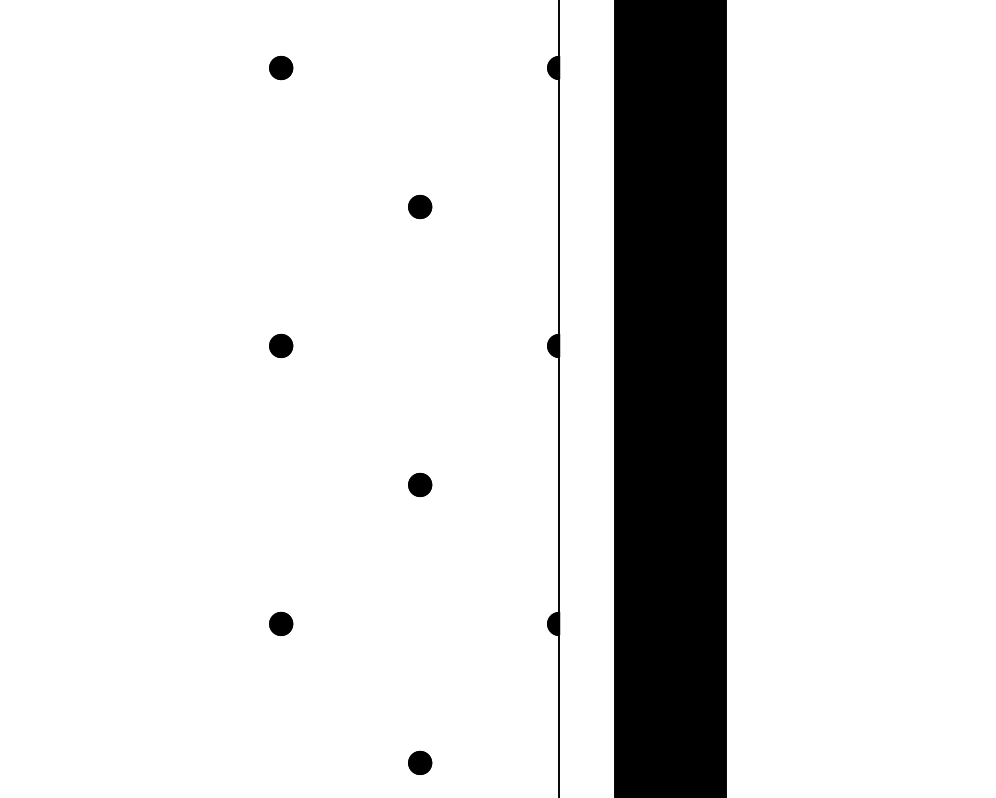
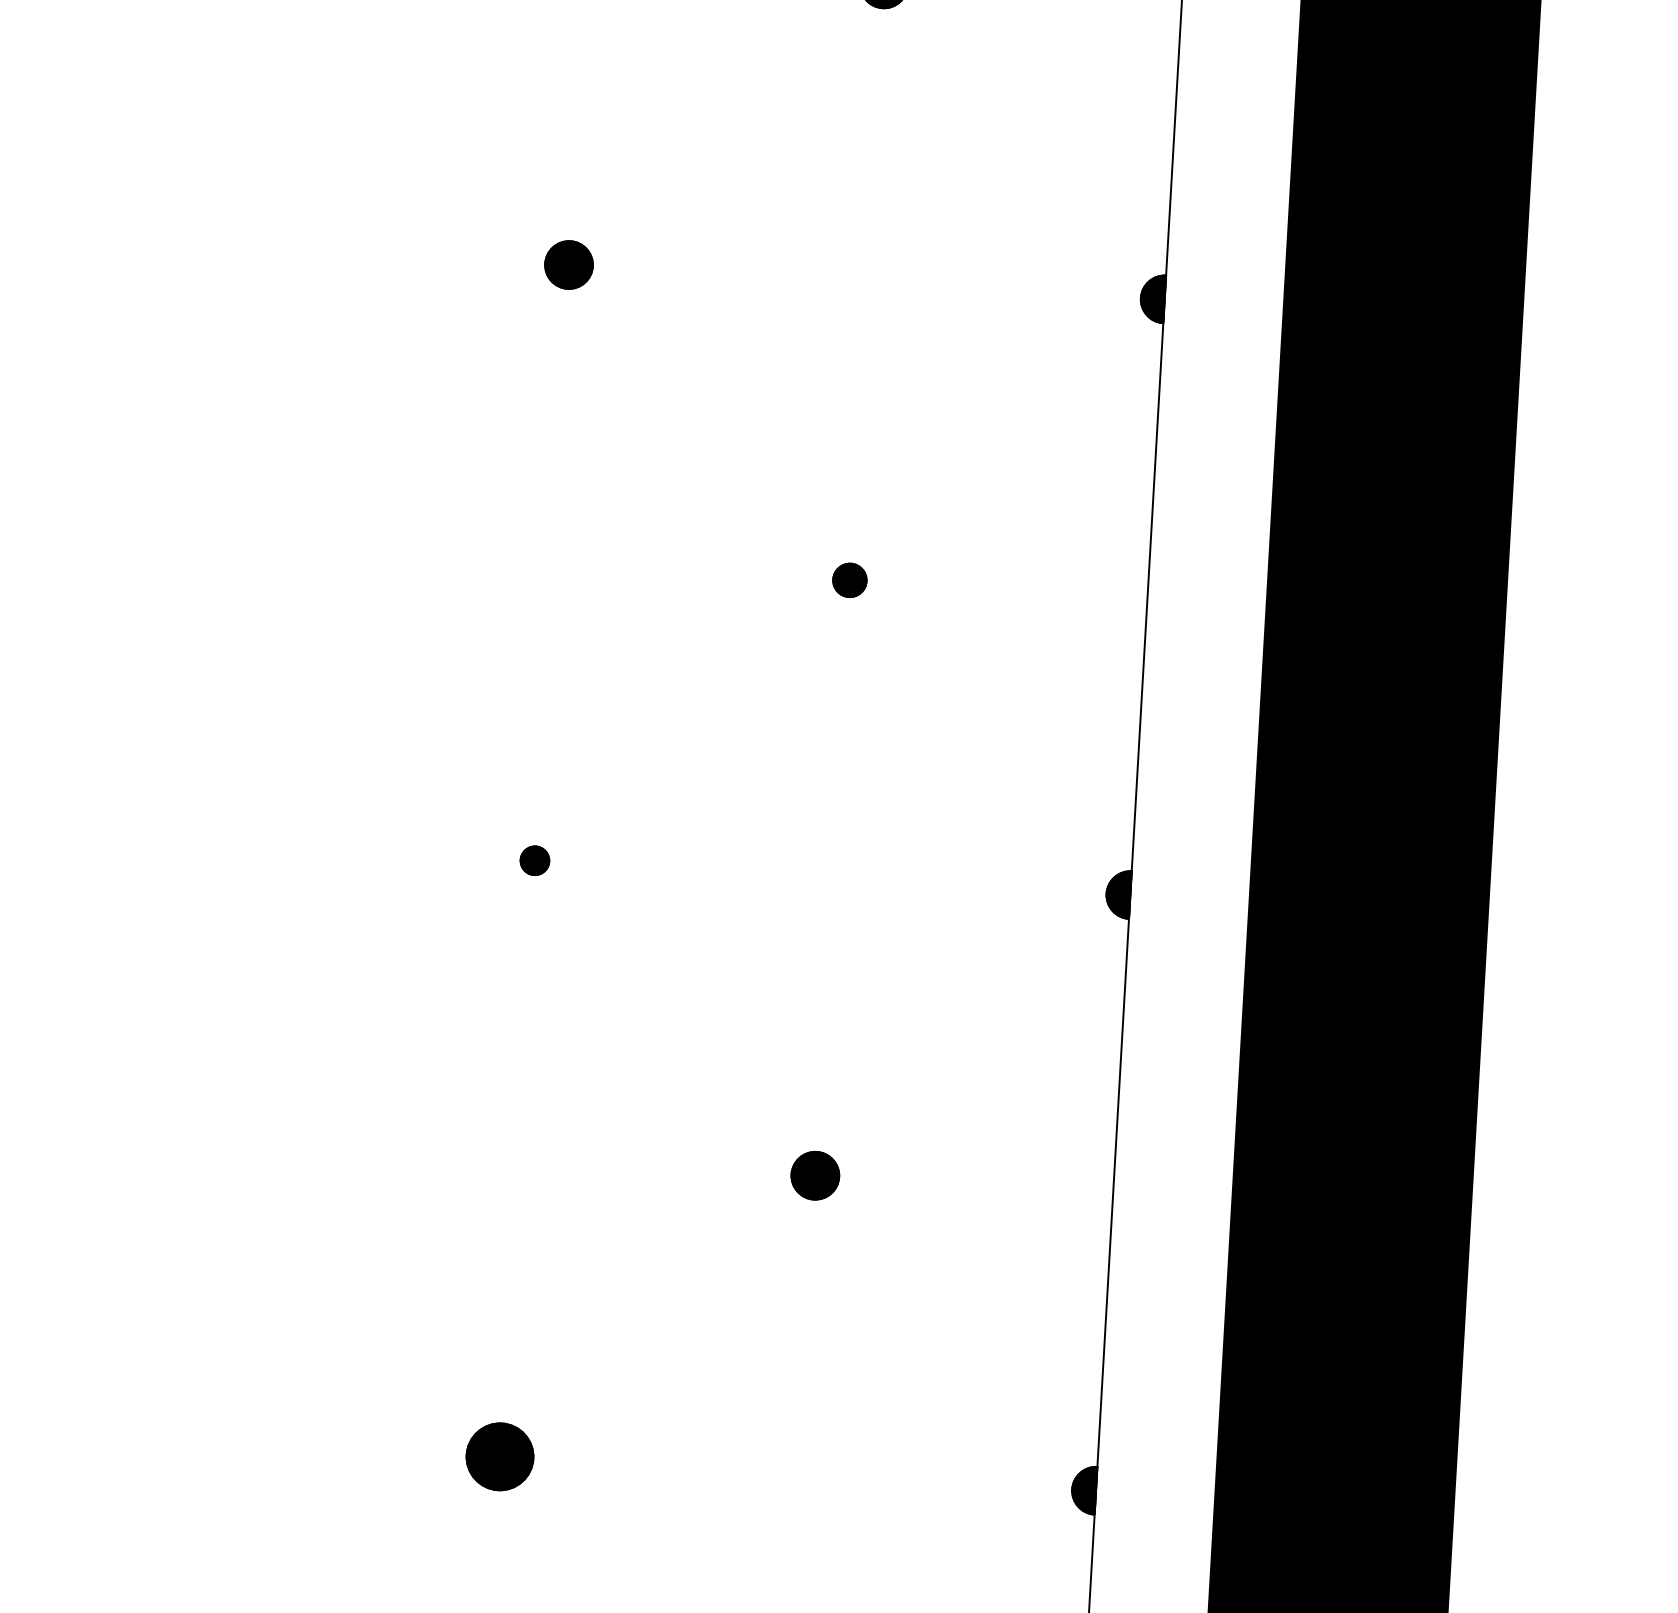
part: (420, 207) -> (850, 581), size x0.7
part: (281, 345) -> (535, 859), size x0.6
part: (281, 623) -> (501, 1455), size x1.4

